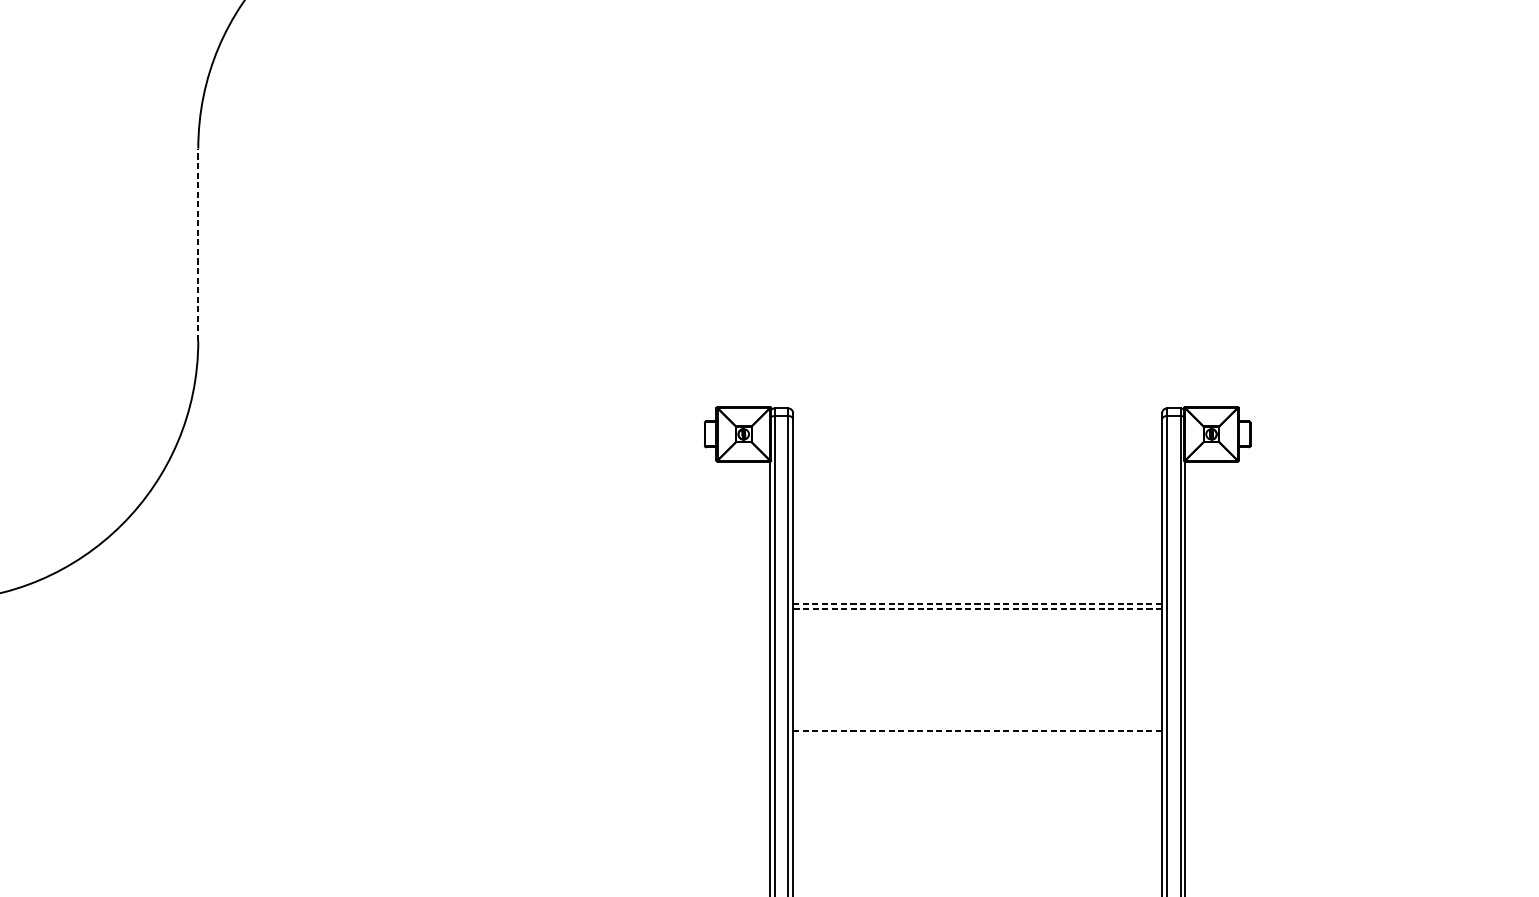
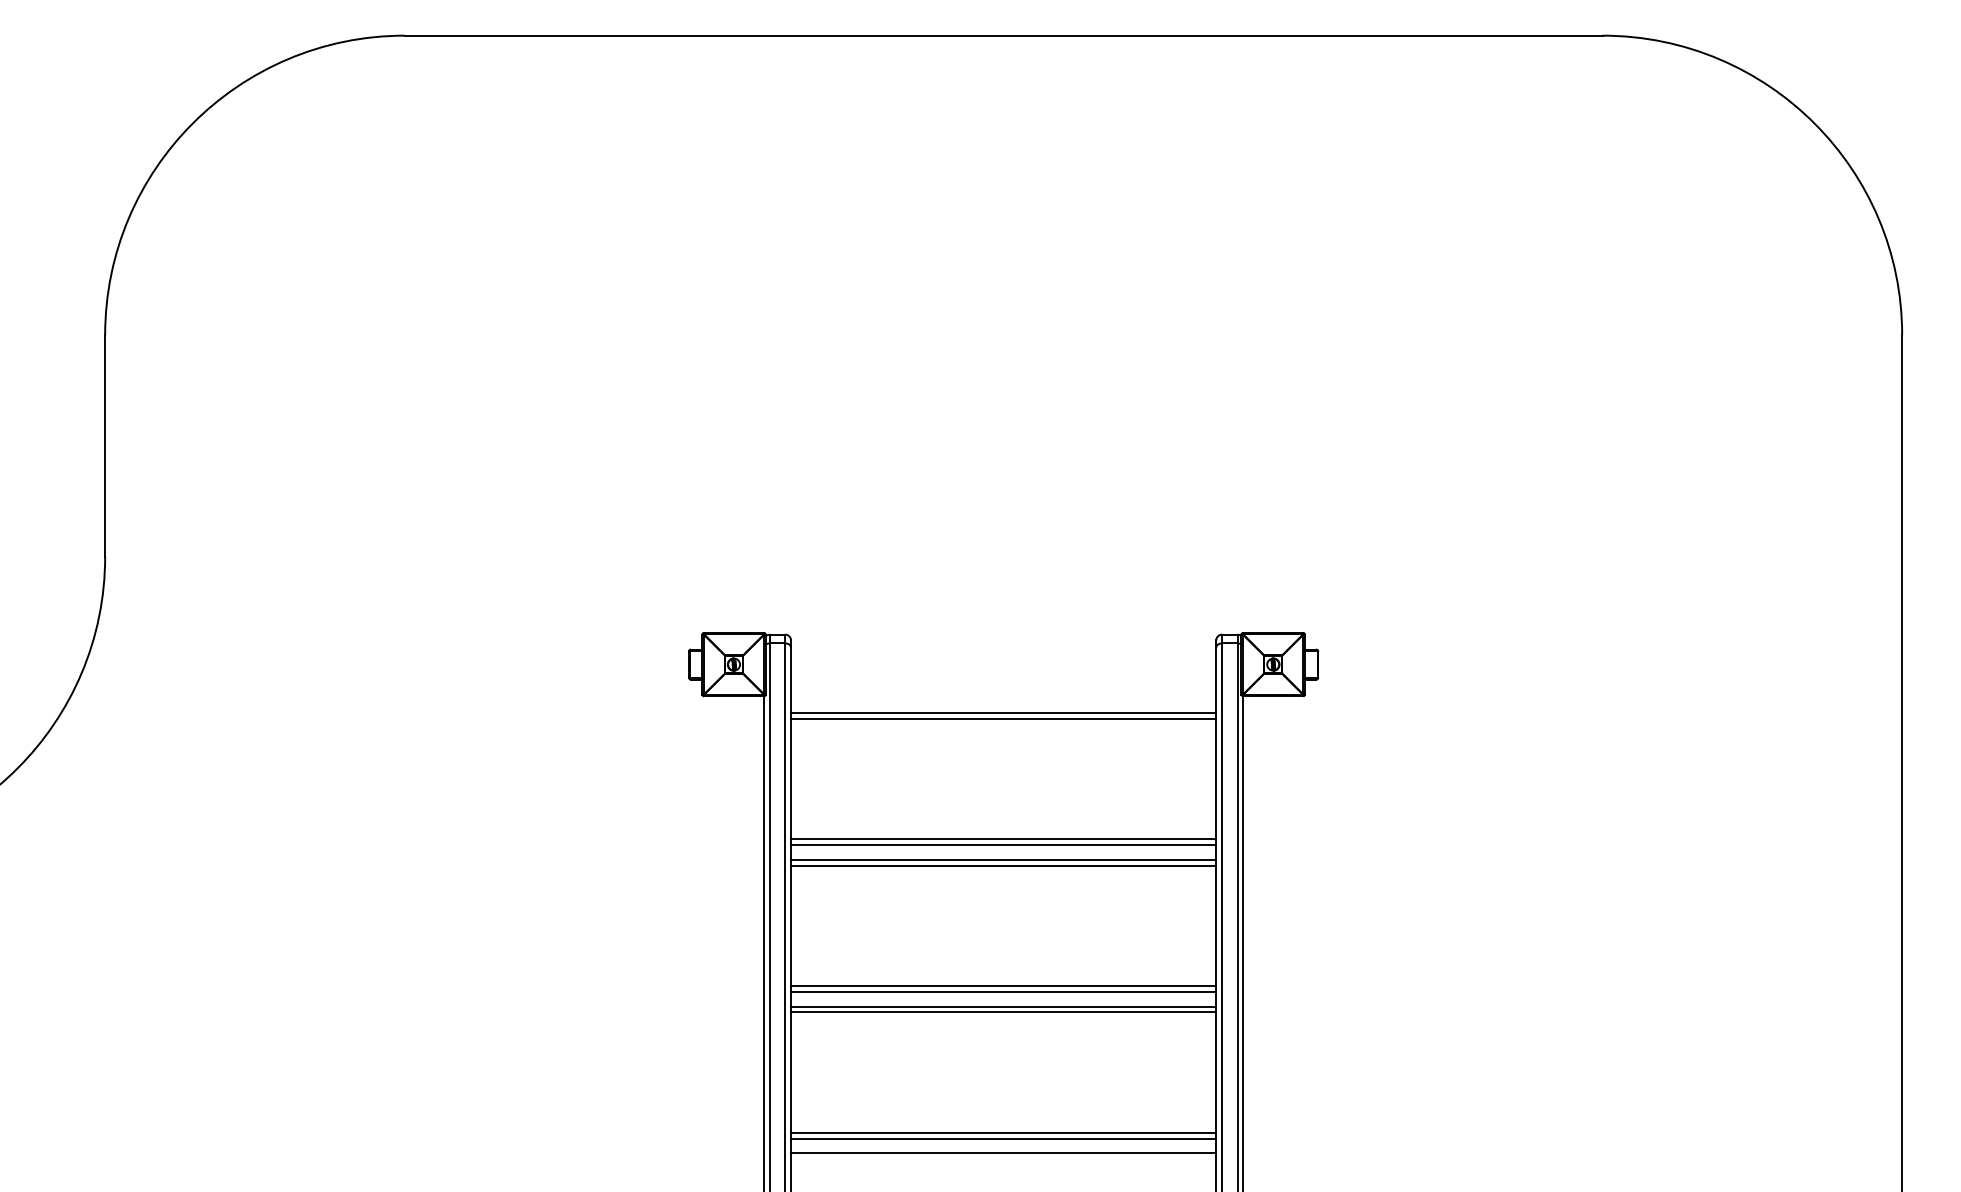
line: (198, 244) -> (105, 445), dashed -> solid
line: (977, 476) -> (1003, 713), added
line: (977, 481) -> (1003, 718), added
line: (977, 586) -> (1003, 839), added
line: (977, 590) -> (1003, 844), added
line: (977, 603) -> (1003, 859), dashed -> solid
line: (977, 608) -> (1003, 865), dashed -> solid
line: (977, 713) -> (1003, 986), added
line: (977, 717) -> (1003, 991), added
line: (977, 730) -> (1003, 1006), dashed -> solid
line: (977, 736) -> (1003, 1012), added
line: (977, 840) -> (1003, 1132), added
line: (977, 845) -> (1003, 1138), added
line: (977, 858) -> (1003, 1153), added

